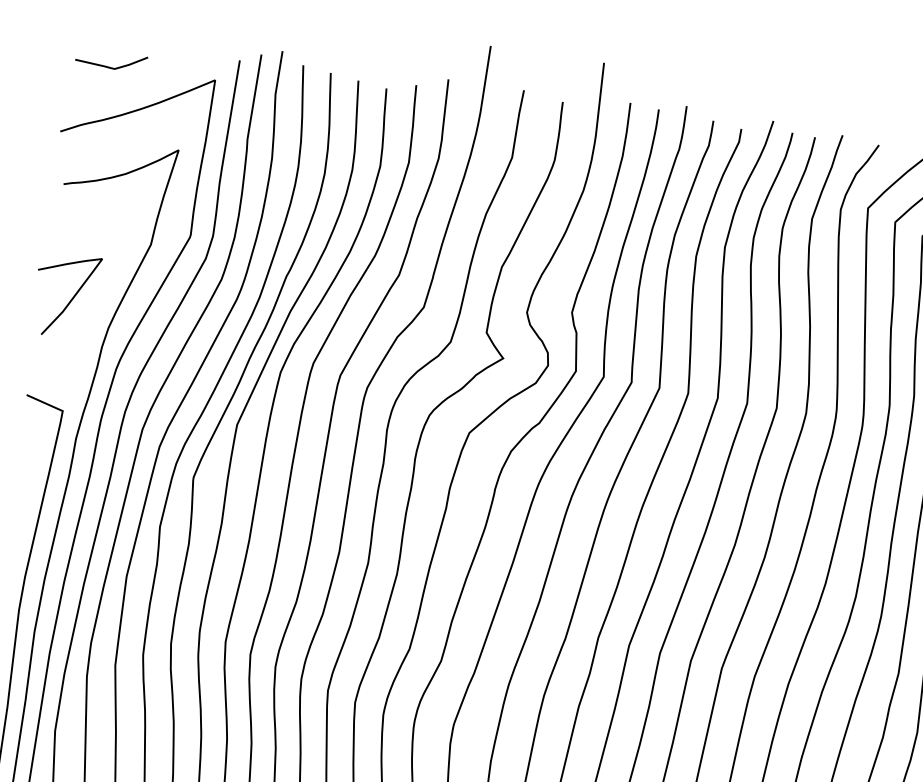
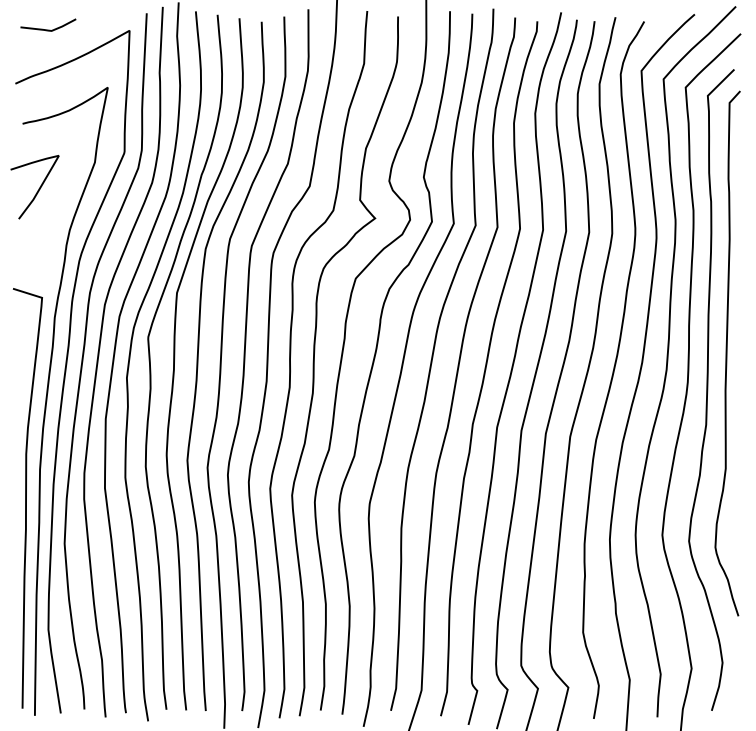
curve: (71, 298) -> (38, 188), moved

